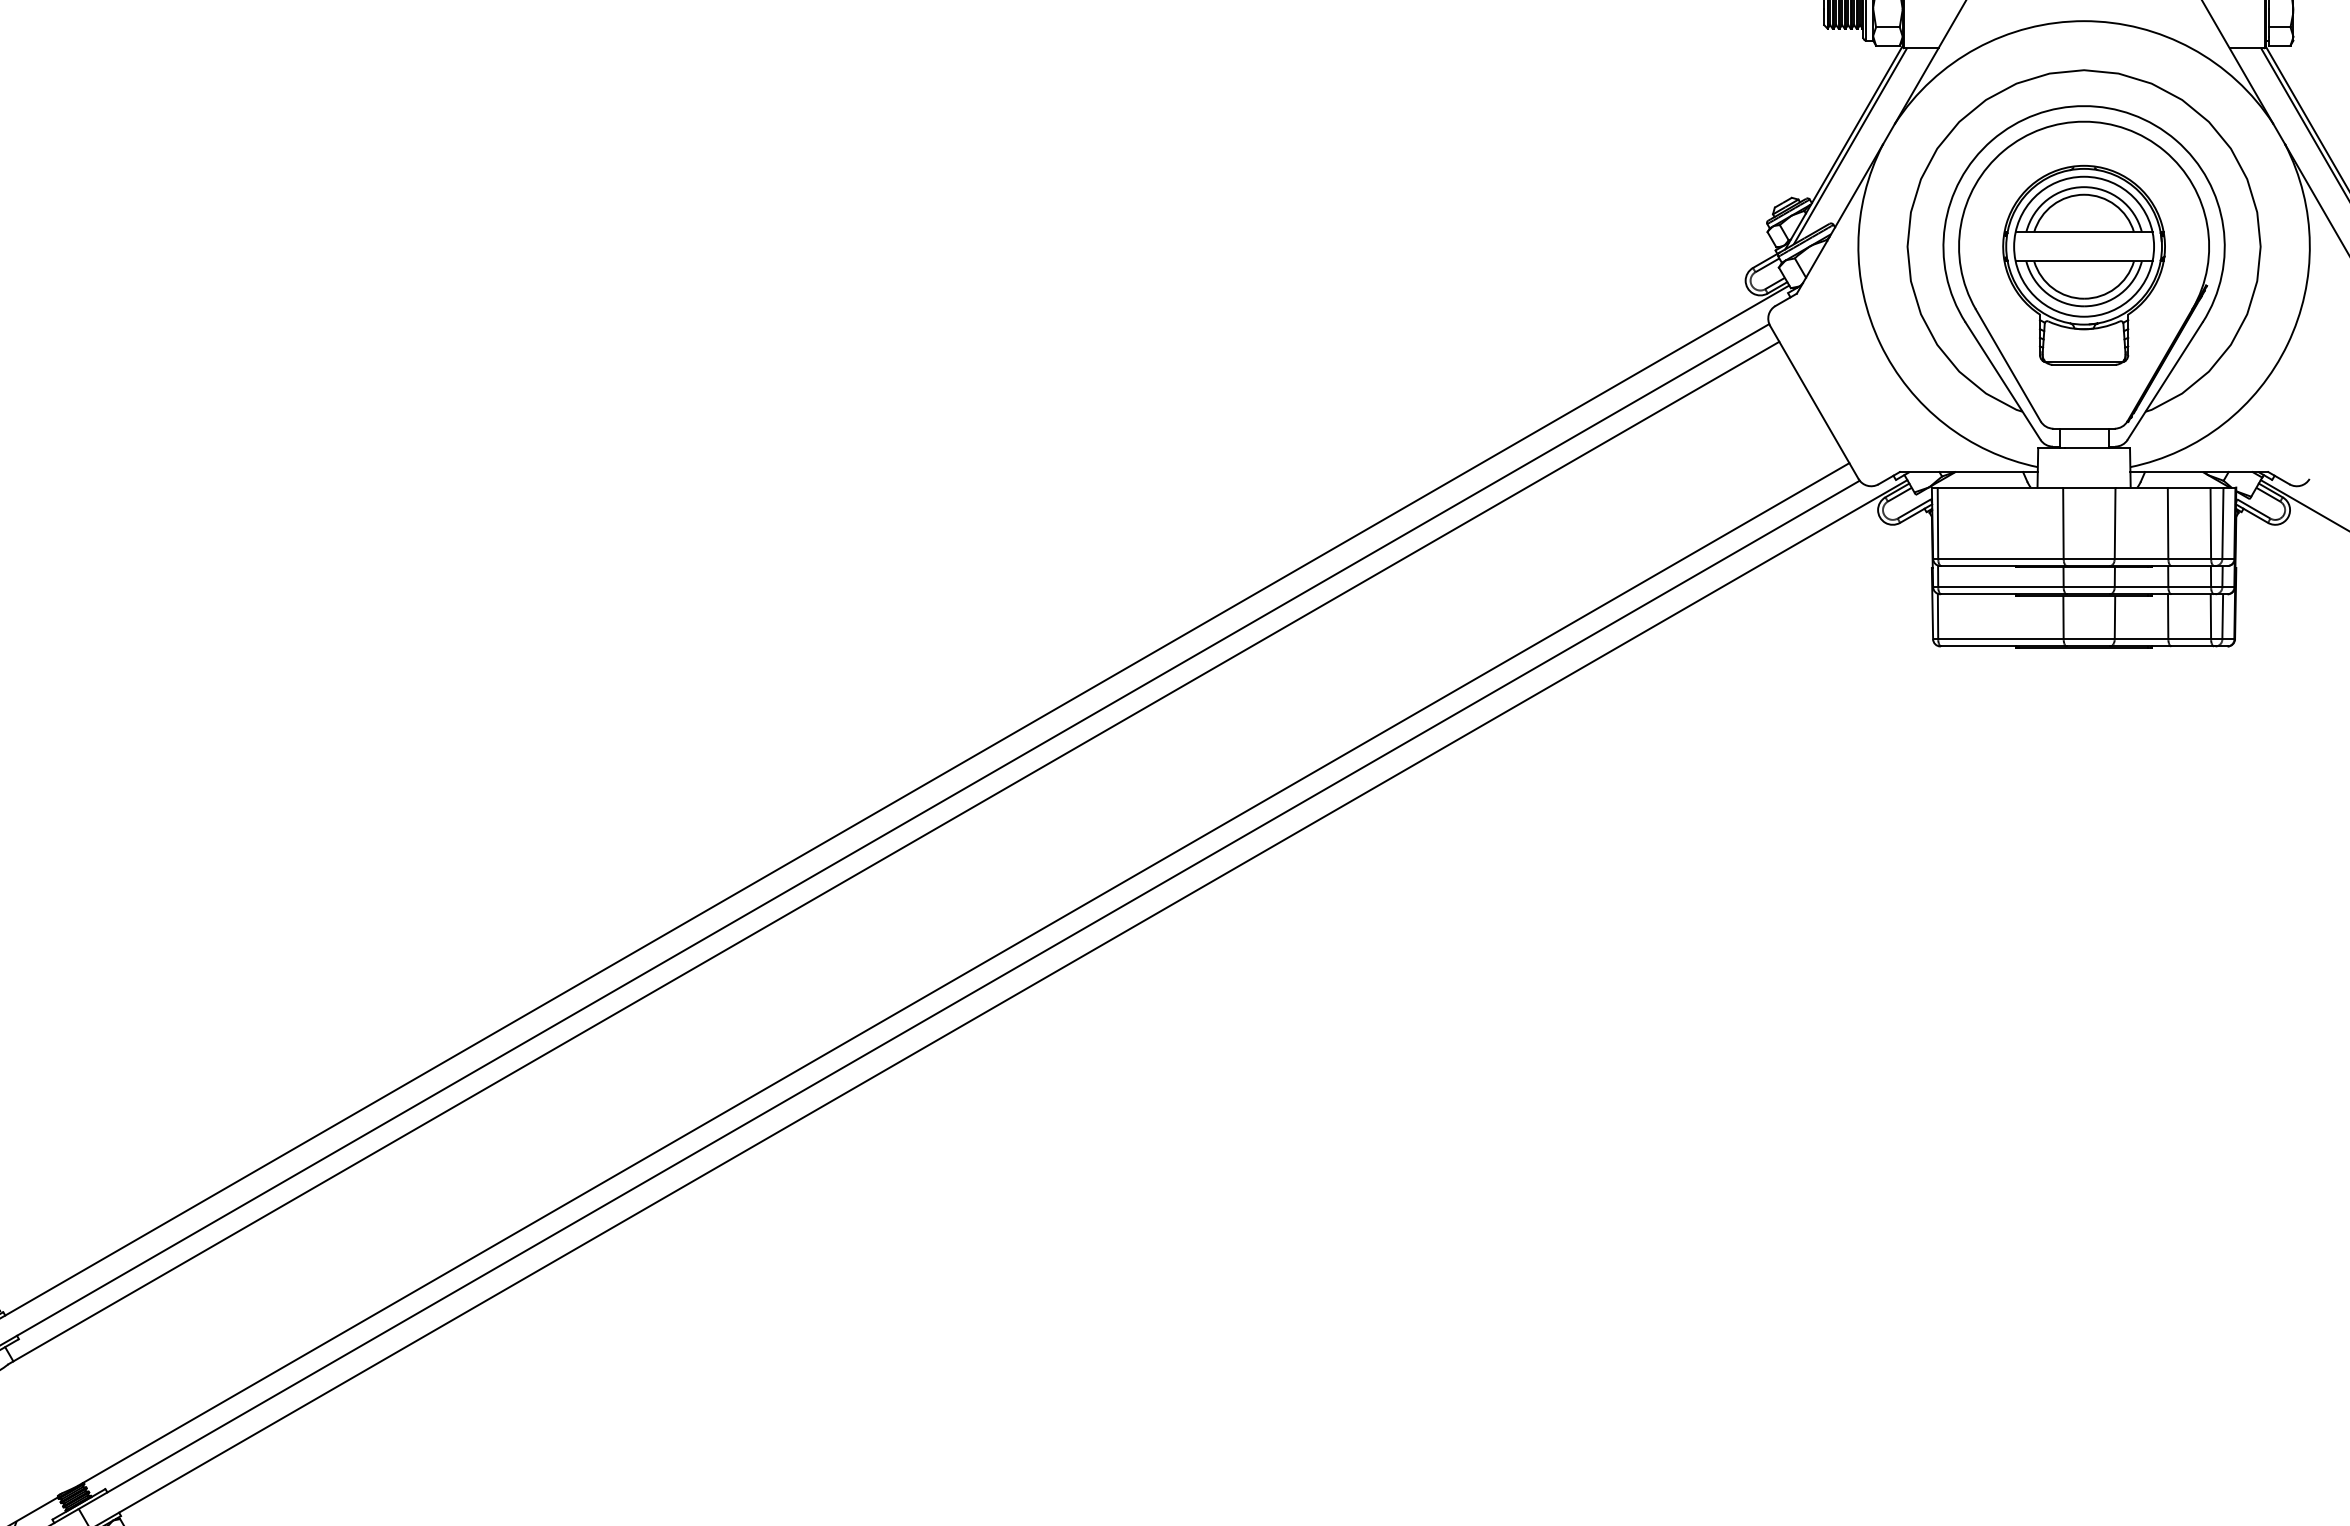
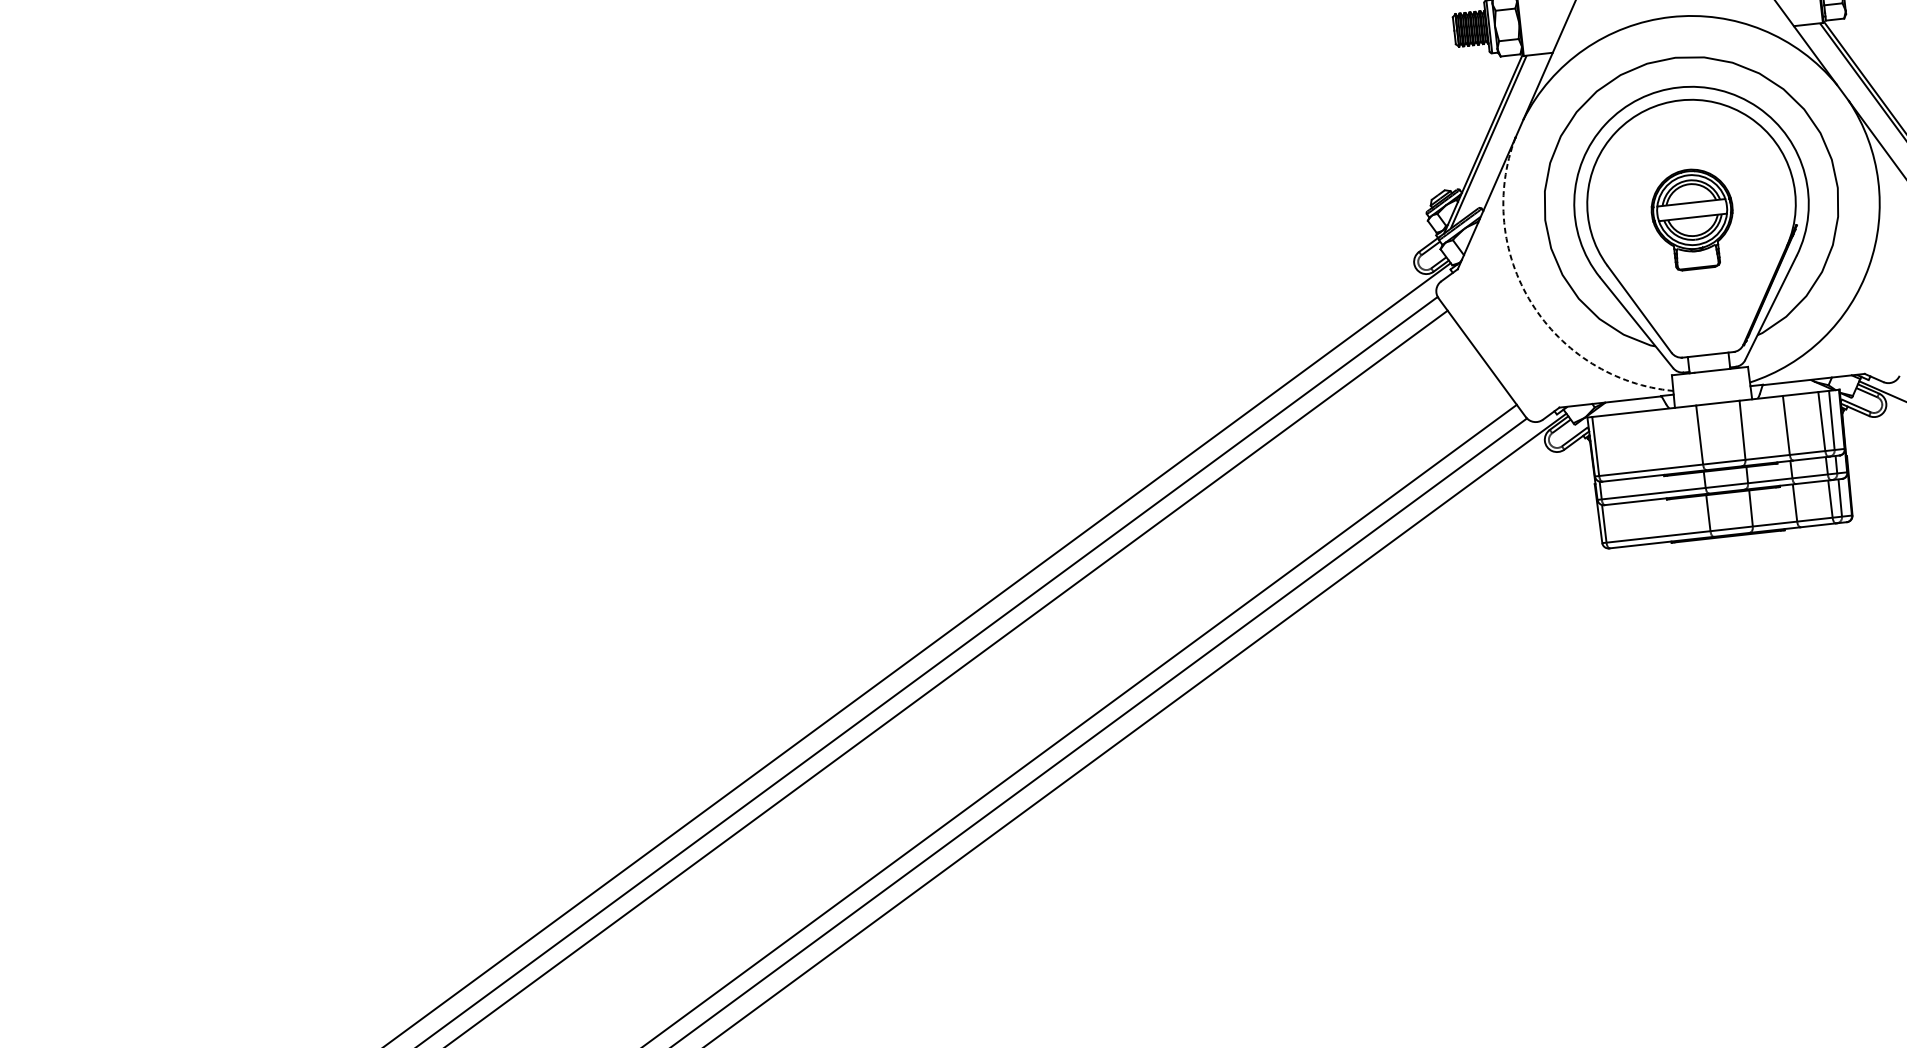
part: (2083, 264) -> (1692, 218), size x0.6
arc: (1880, 344) -> (1531, 303), solid -> dashed

